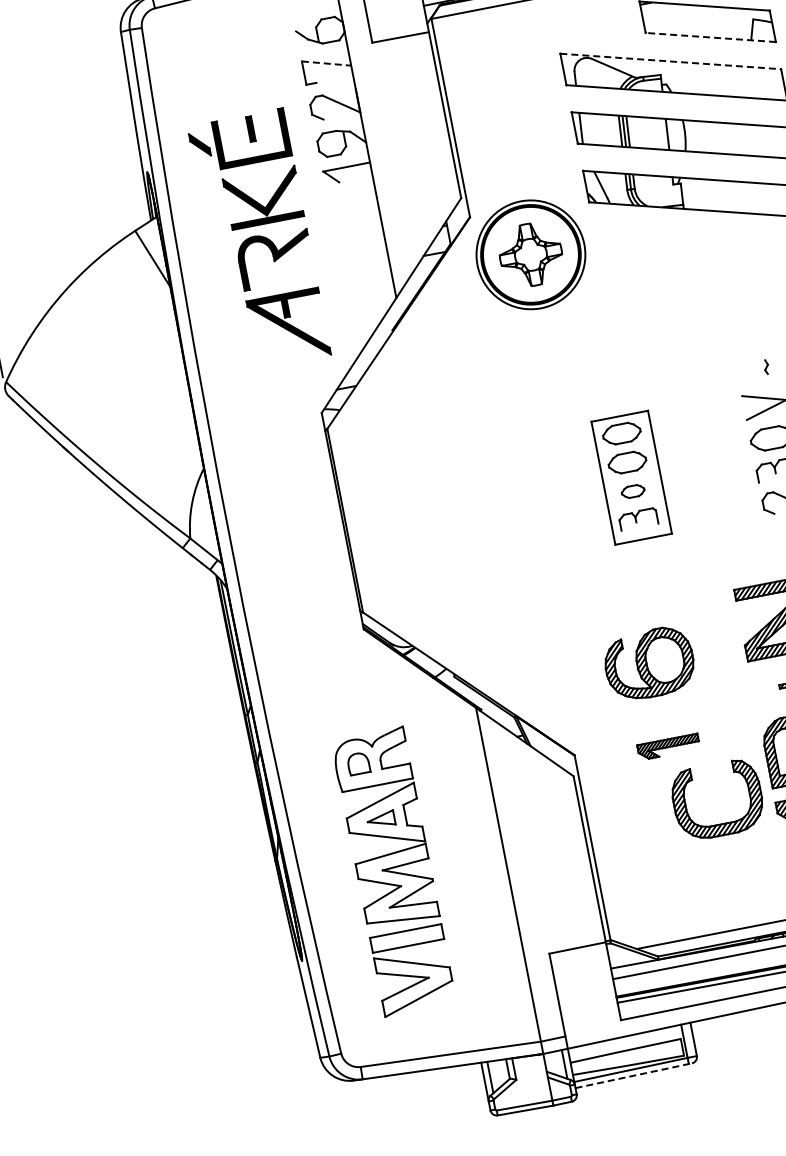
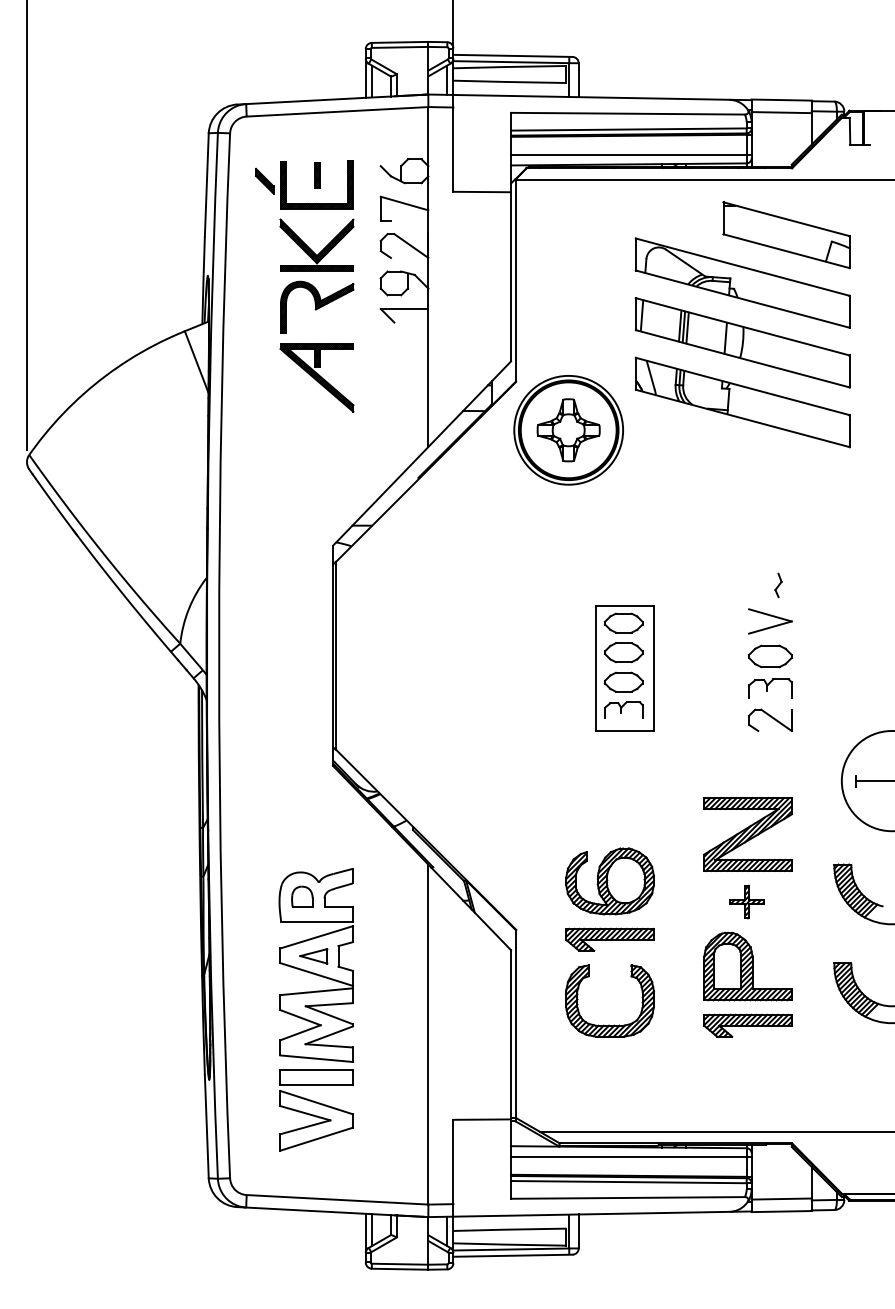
line: (710, 37) -> (786, 251), dashed -> solid
line: (670, 61) -> (742, 267), dashed -> solid
line: (326, 63) -> (404, 203), dashed -> solid
part: (259, 240) -> (304, 286), moved
part: (766, 367) -> (778, 585), size x1.67
part: (632, 490) -> (623, 681), size x1.67
part: (648, 664) -> (609, 881), moved
part: (668, 746) -> (609, 939), size x1.43
part: (721, 823) -> (609, 1024), moved
line: (634, 1075) -> (513, 1255), dashed -> solid

